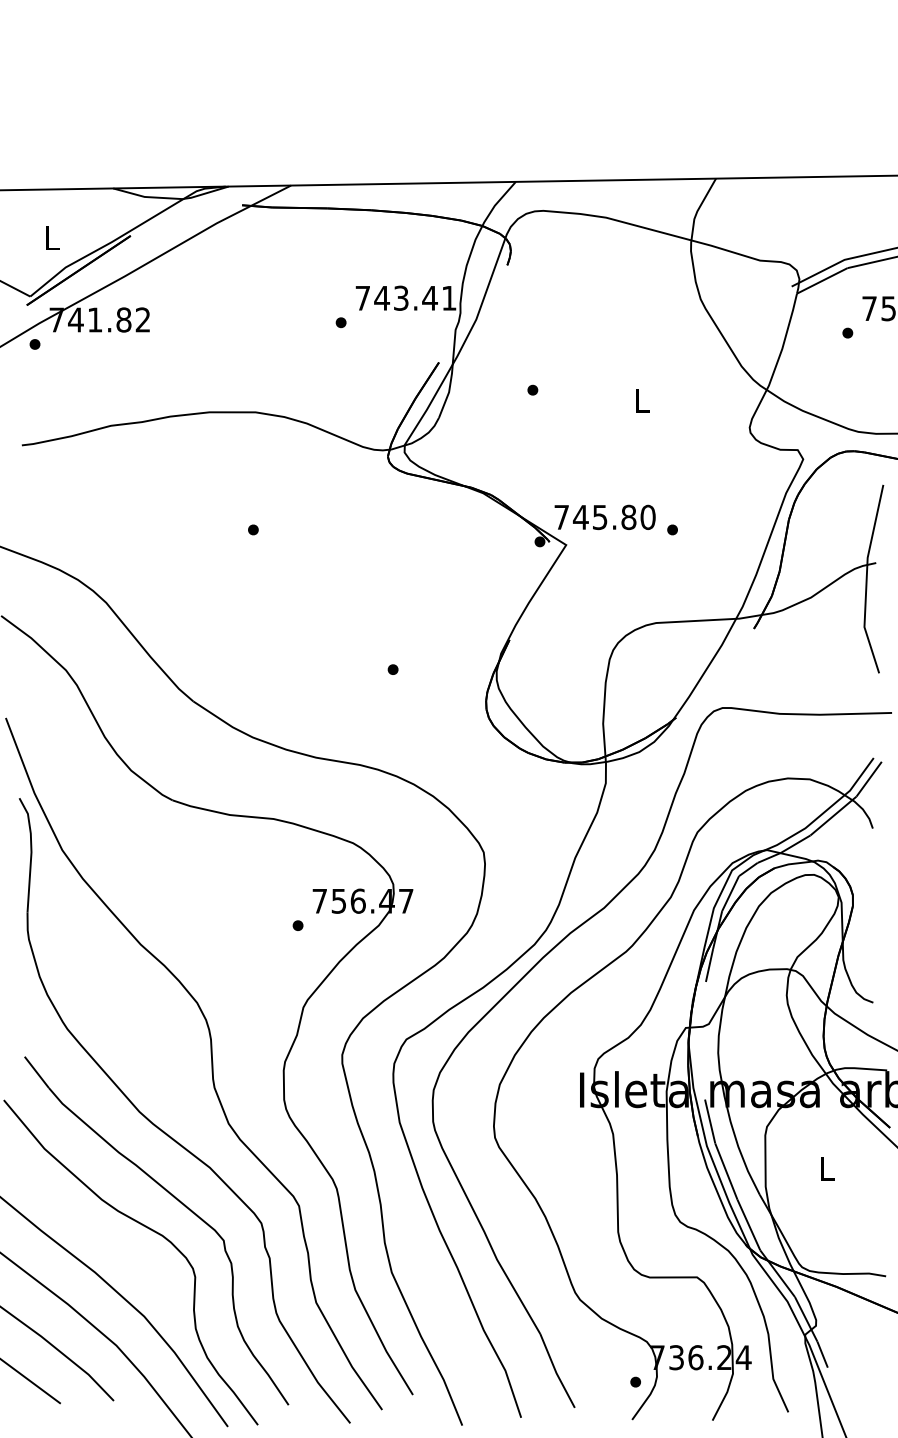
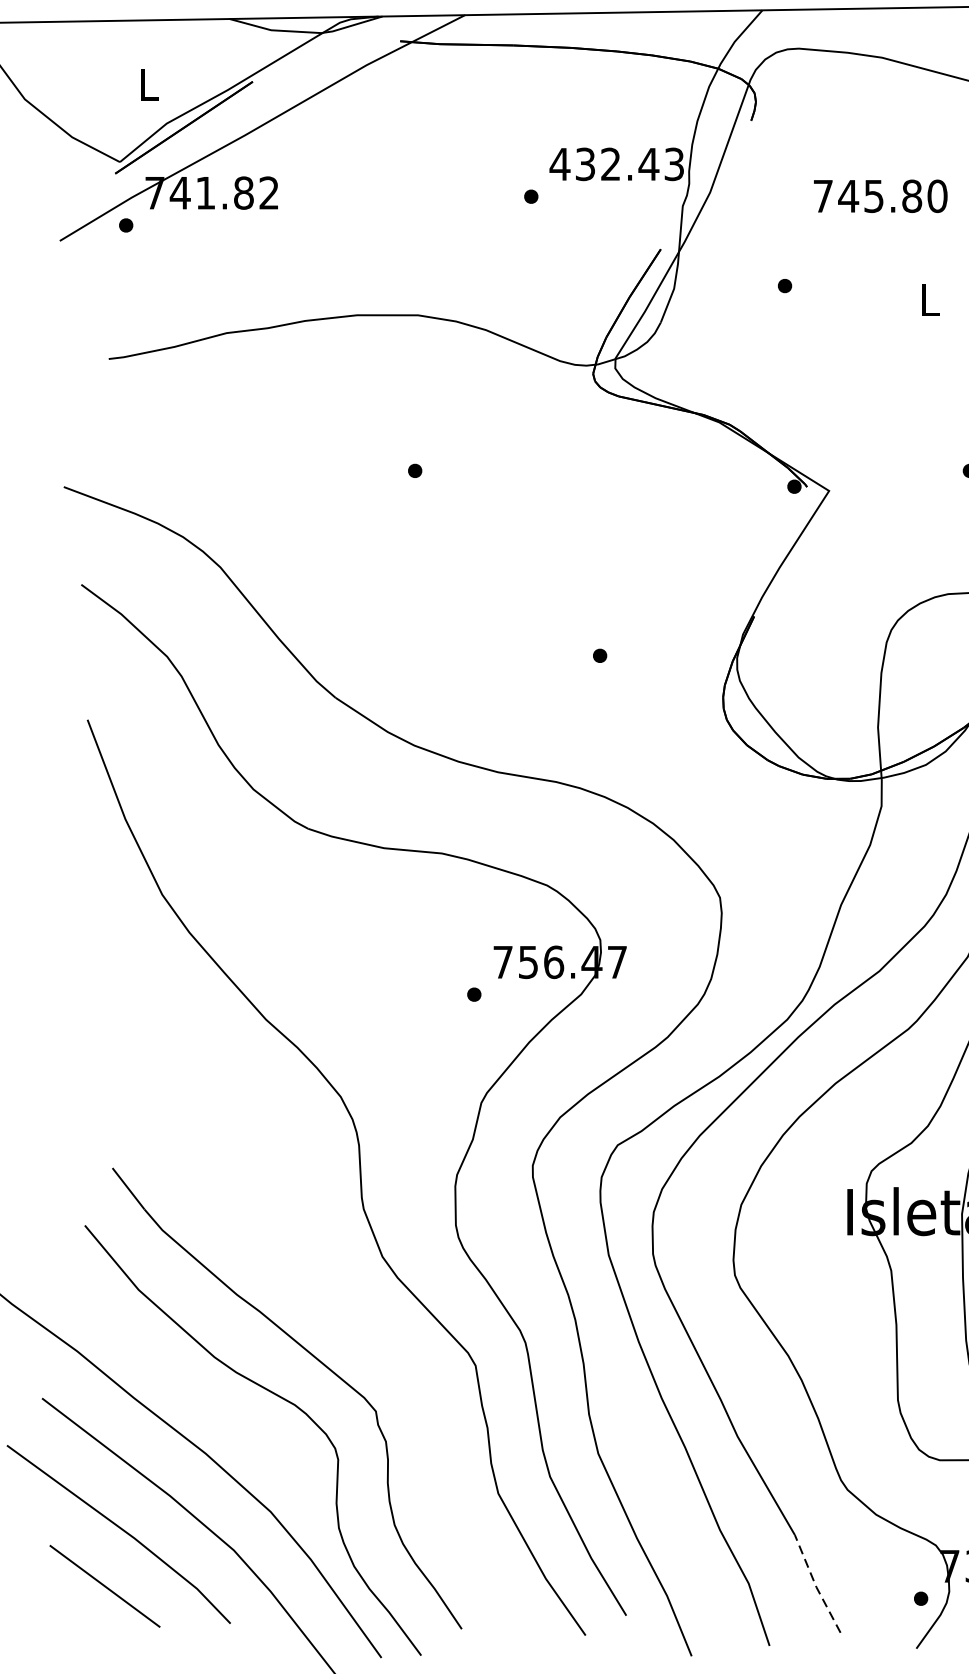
text: (405, 297) -> (616, 163), 743.41 -> 432.43
text: (604, 517) -> (879, 196), moved
part: (167, 1133) -> (301, 1269), removed
line: (556, 1372) -> (816, 1585), solid -> dashed

